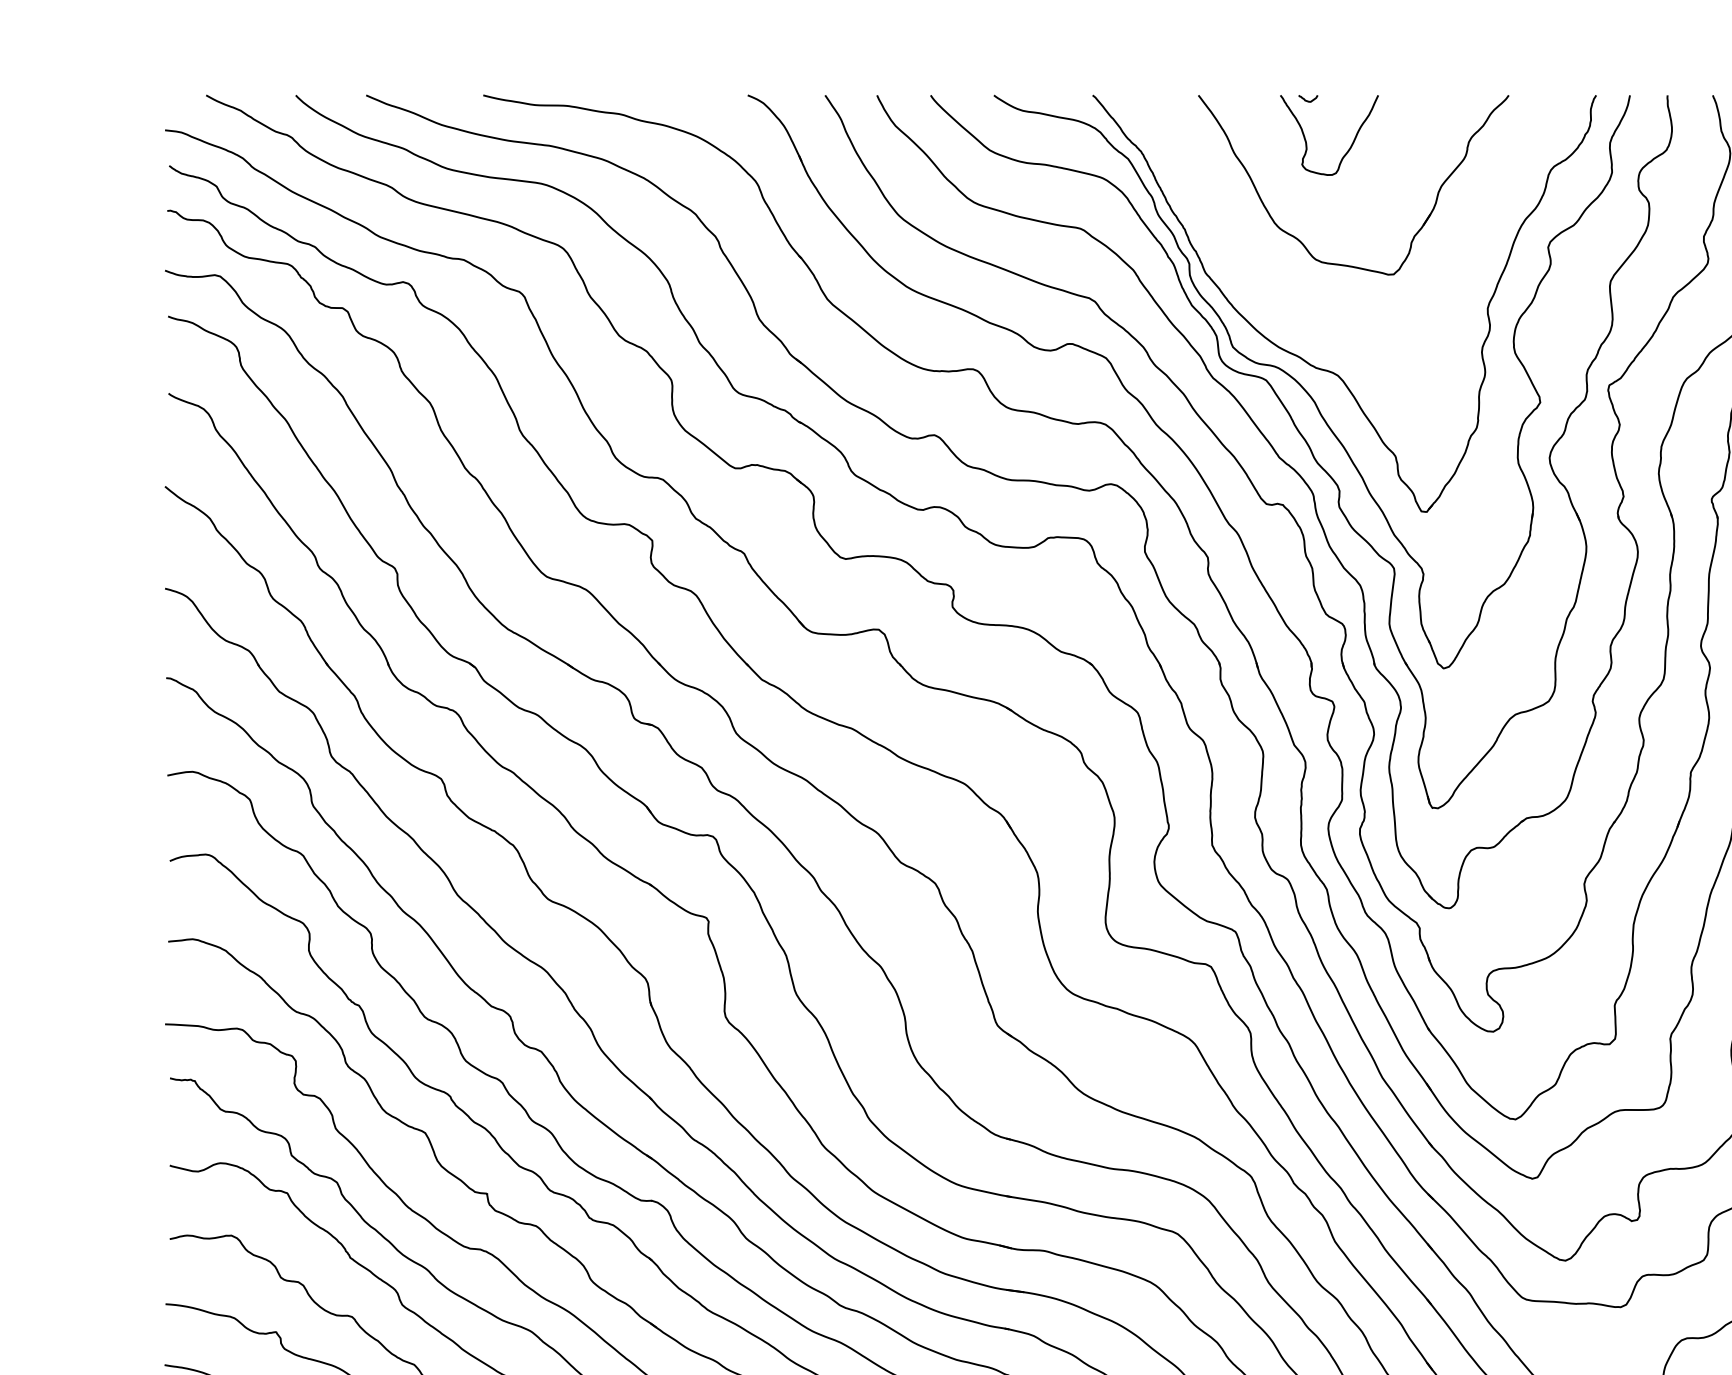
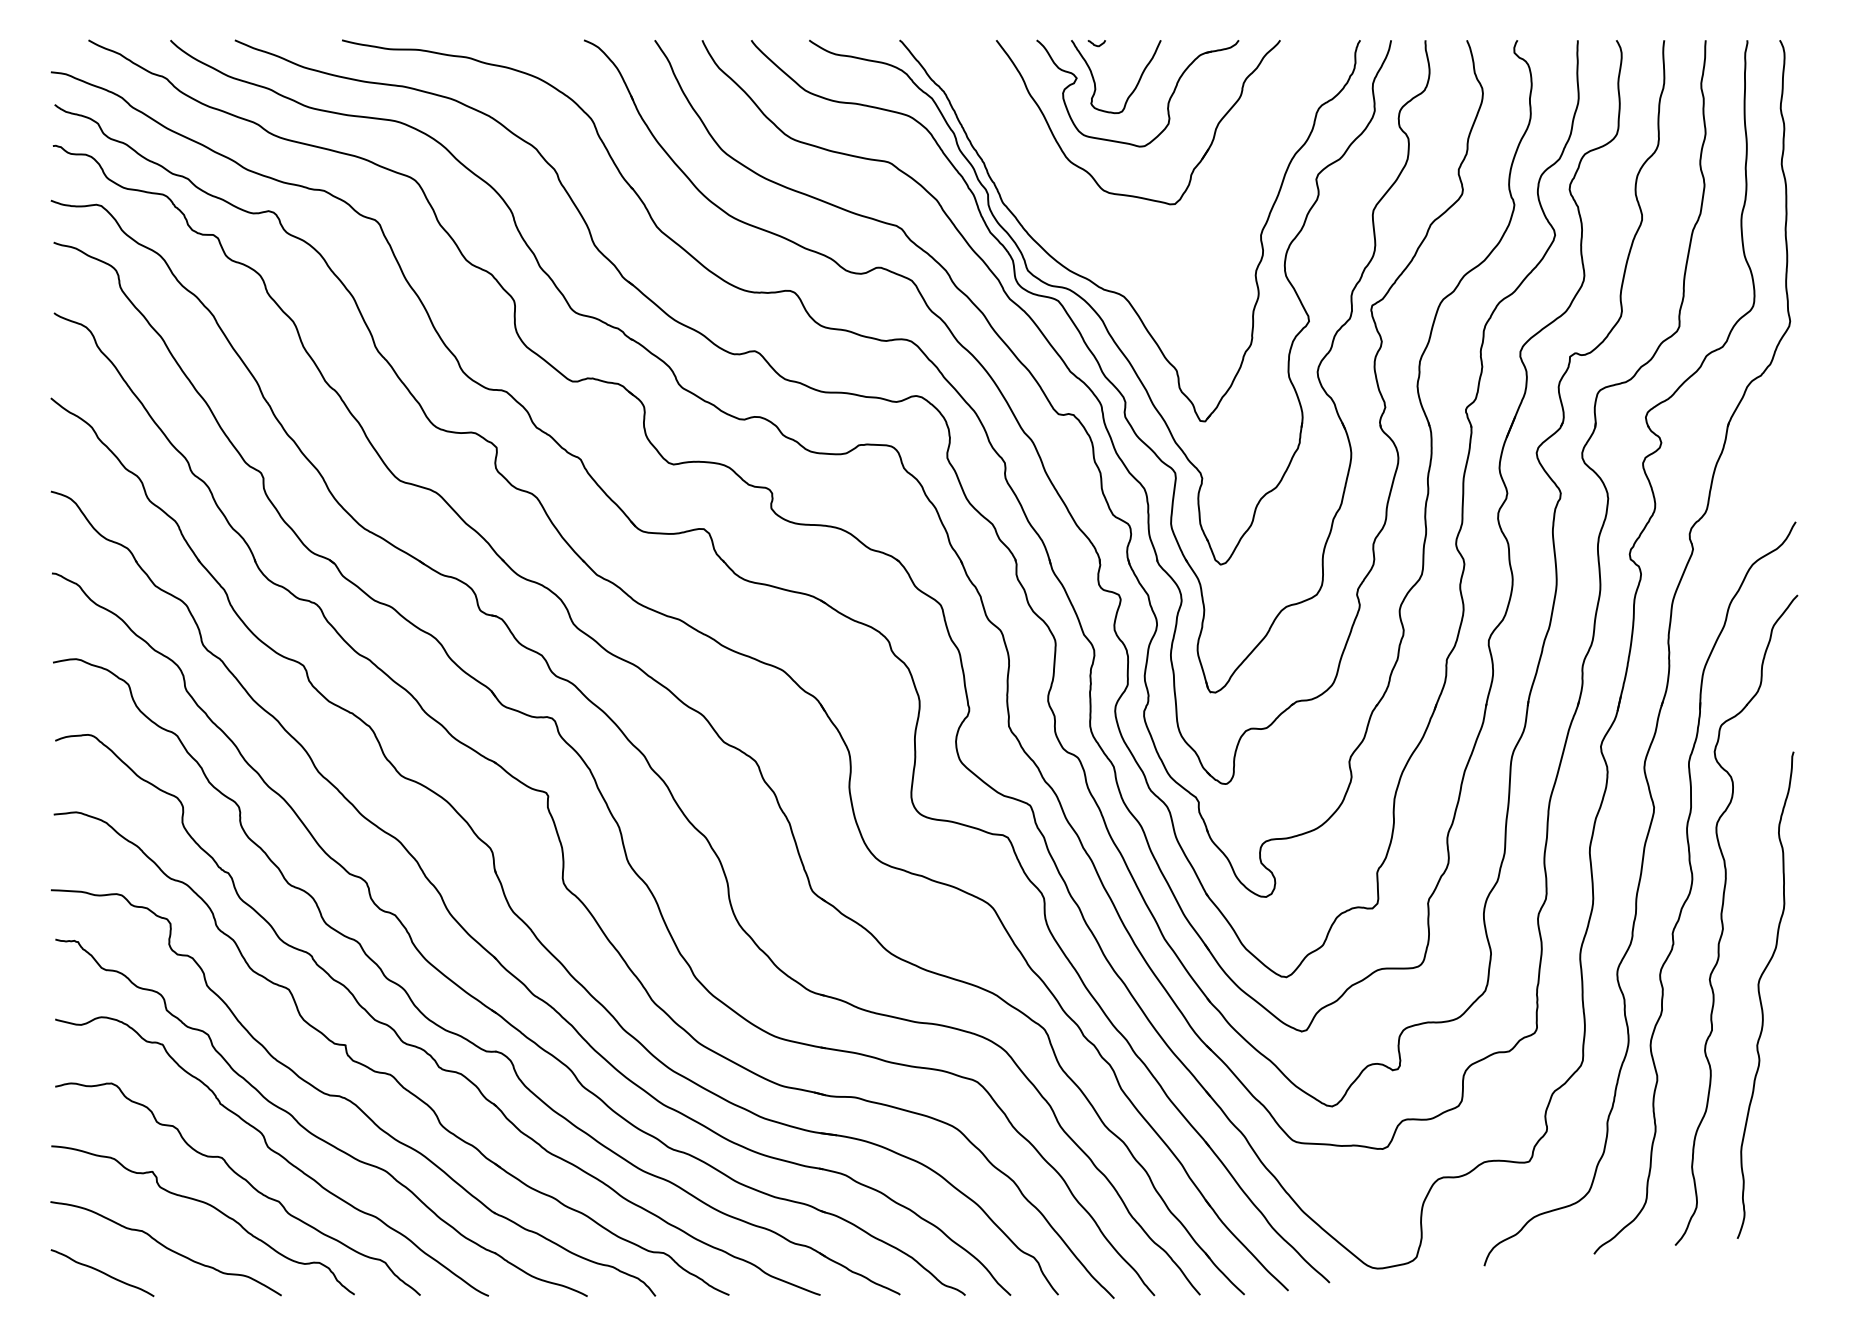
part: (1385, 163) -> (1167, 102), added

